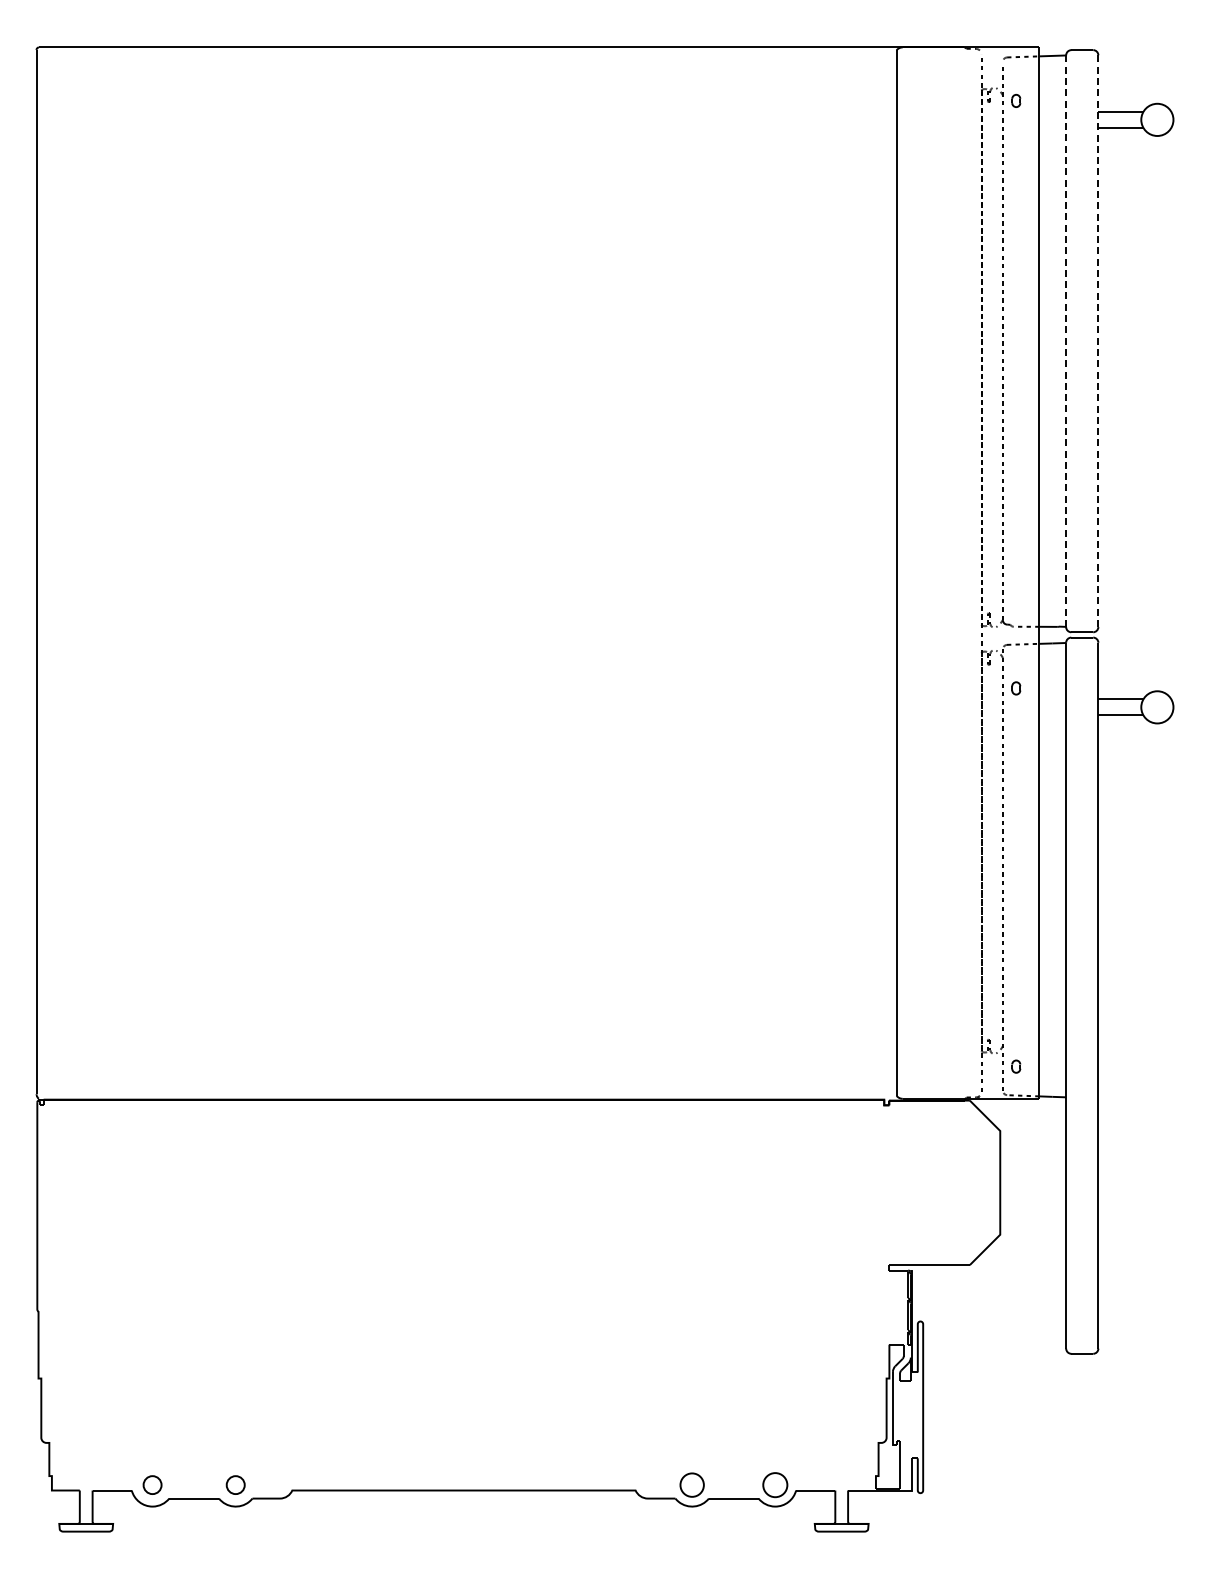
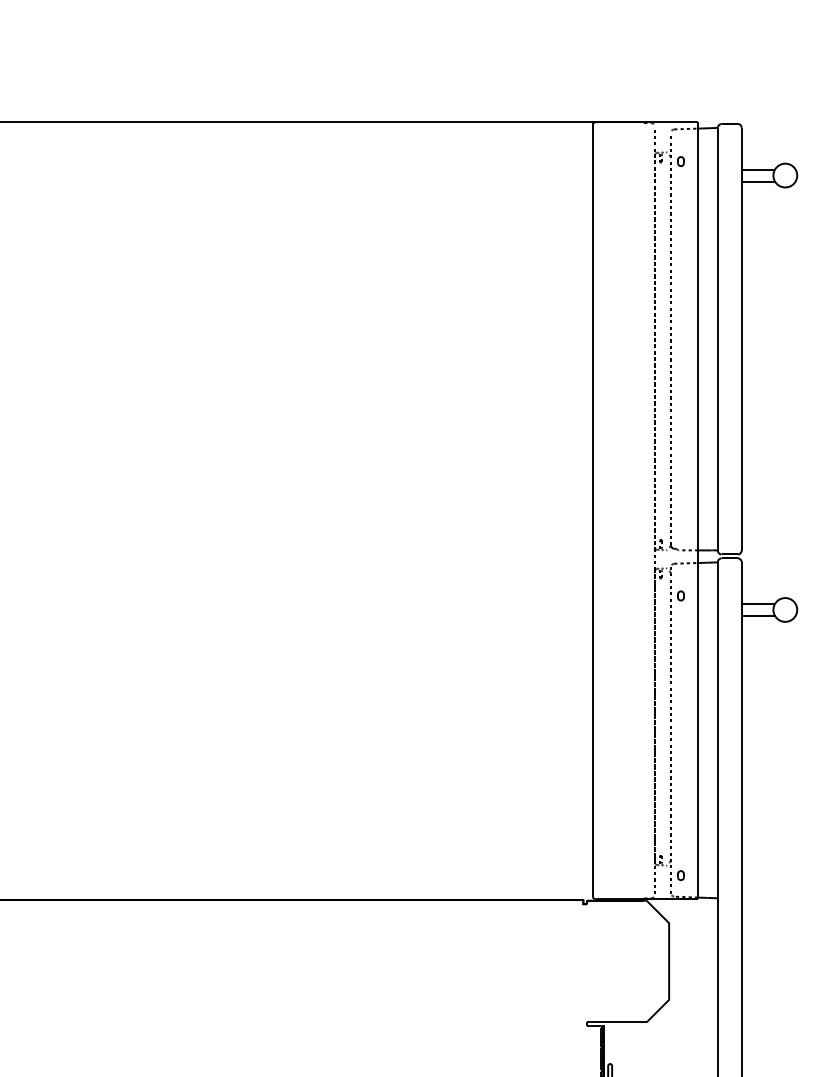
line: (1066, 341) -> (718, 339), dashed -> solid
line: (1098, 341) -> (741, 339), dashed -> solid

